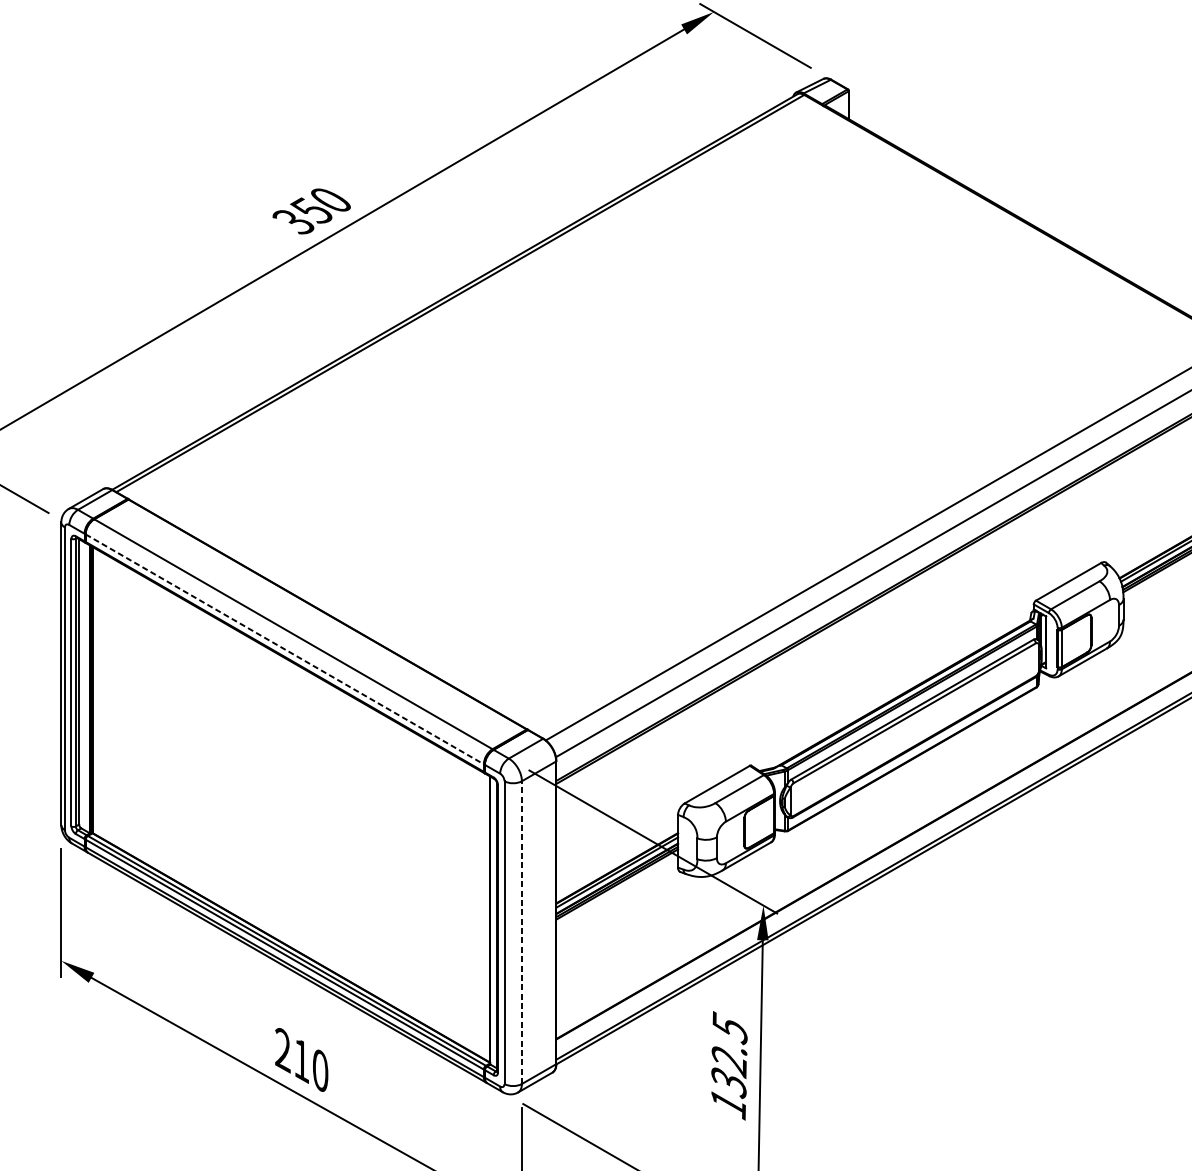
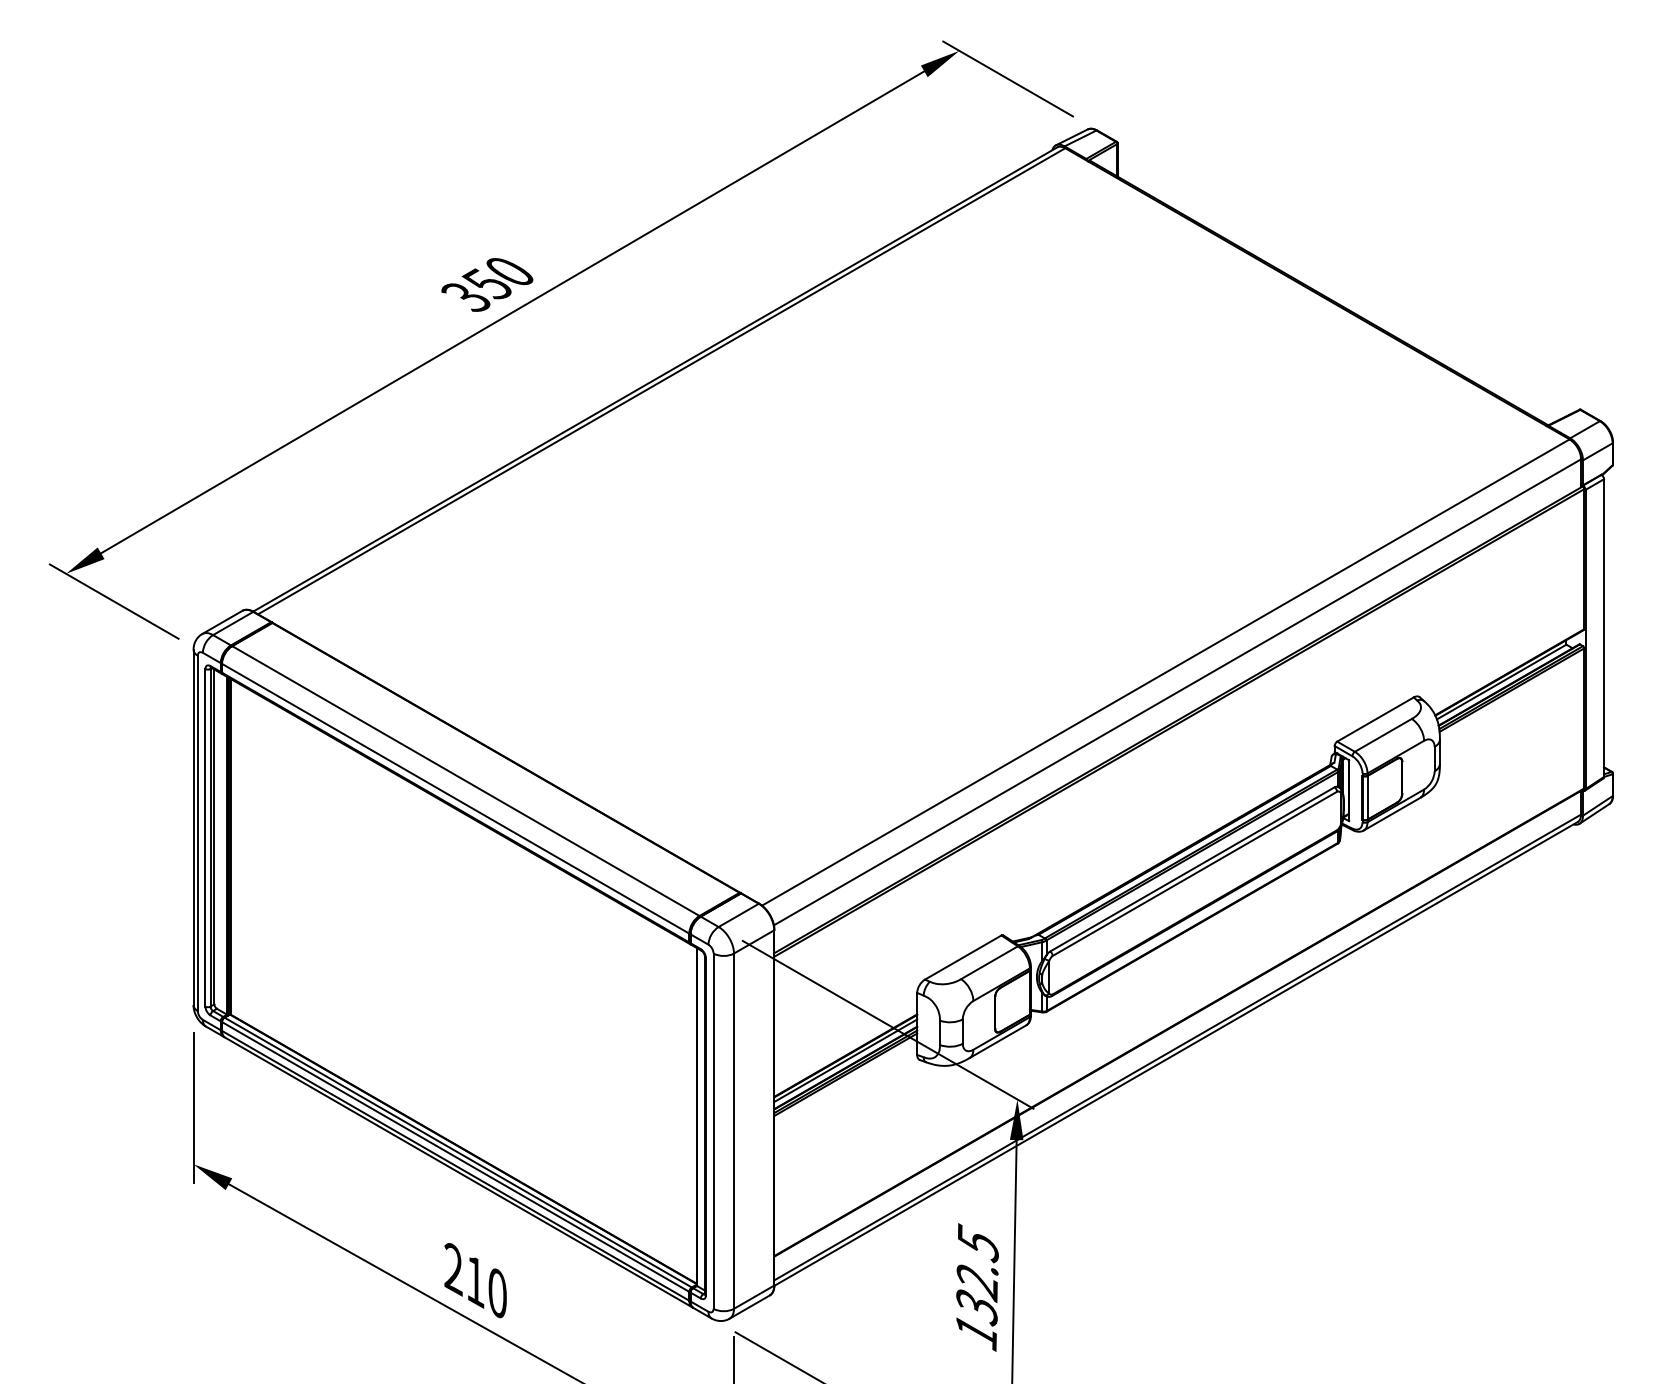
line: (284, 649) -> (455, 798), dashed -> solid
line: (522, 932) -> (734, 1131), dashed -> solid

